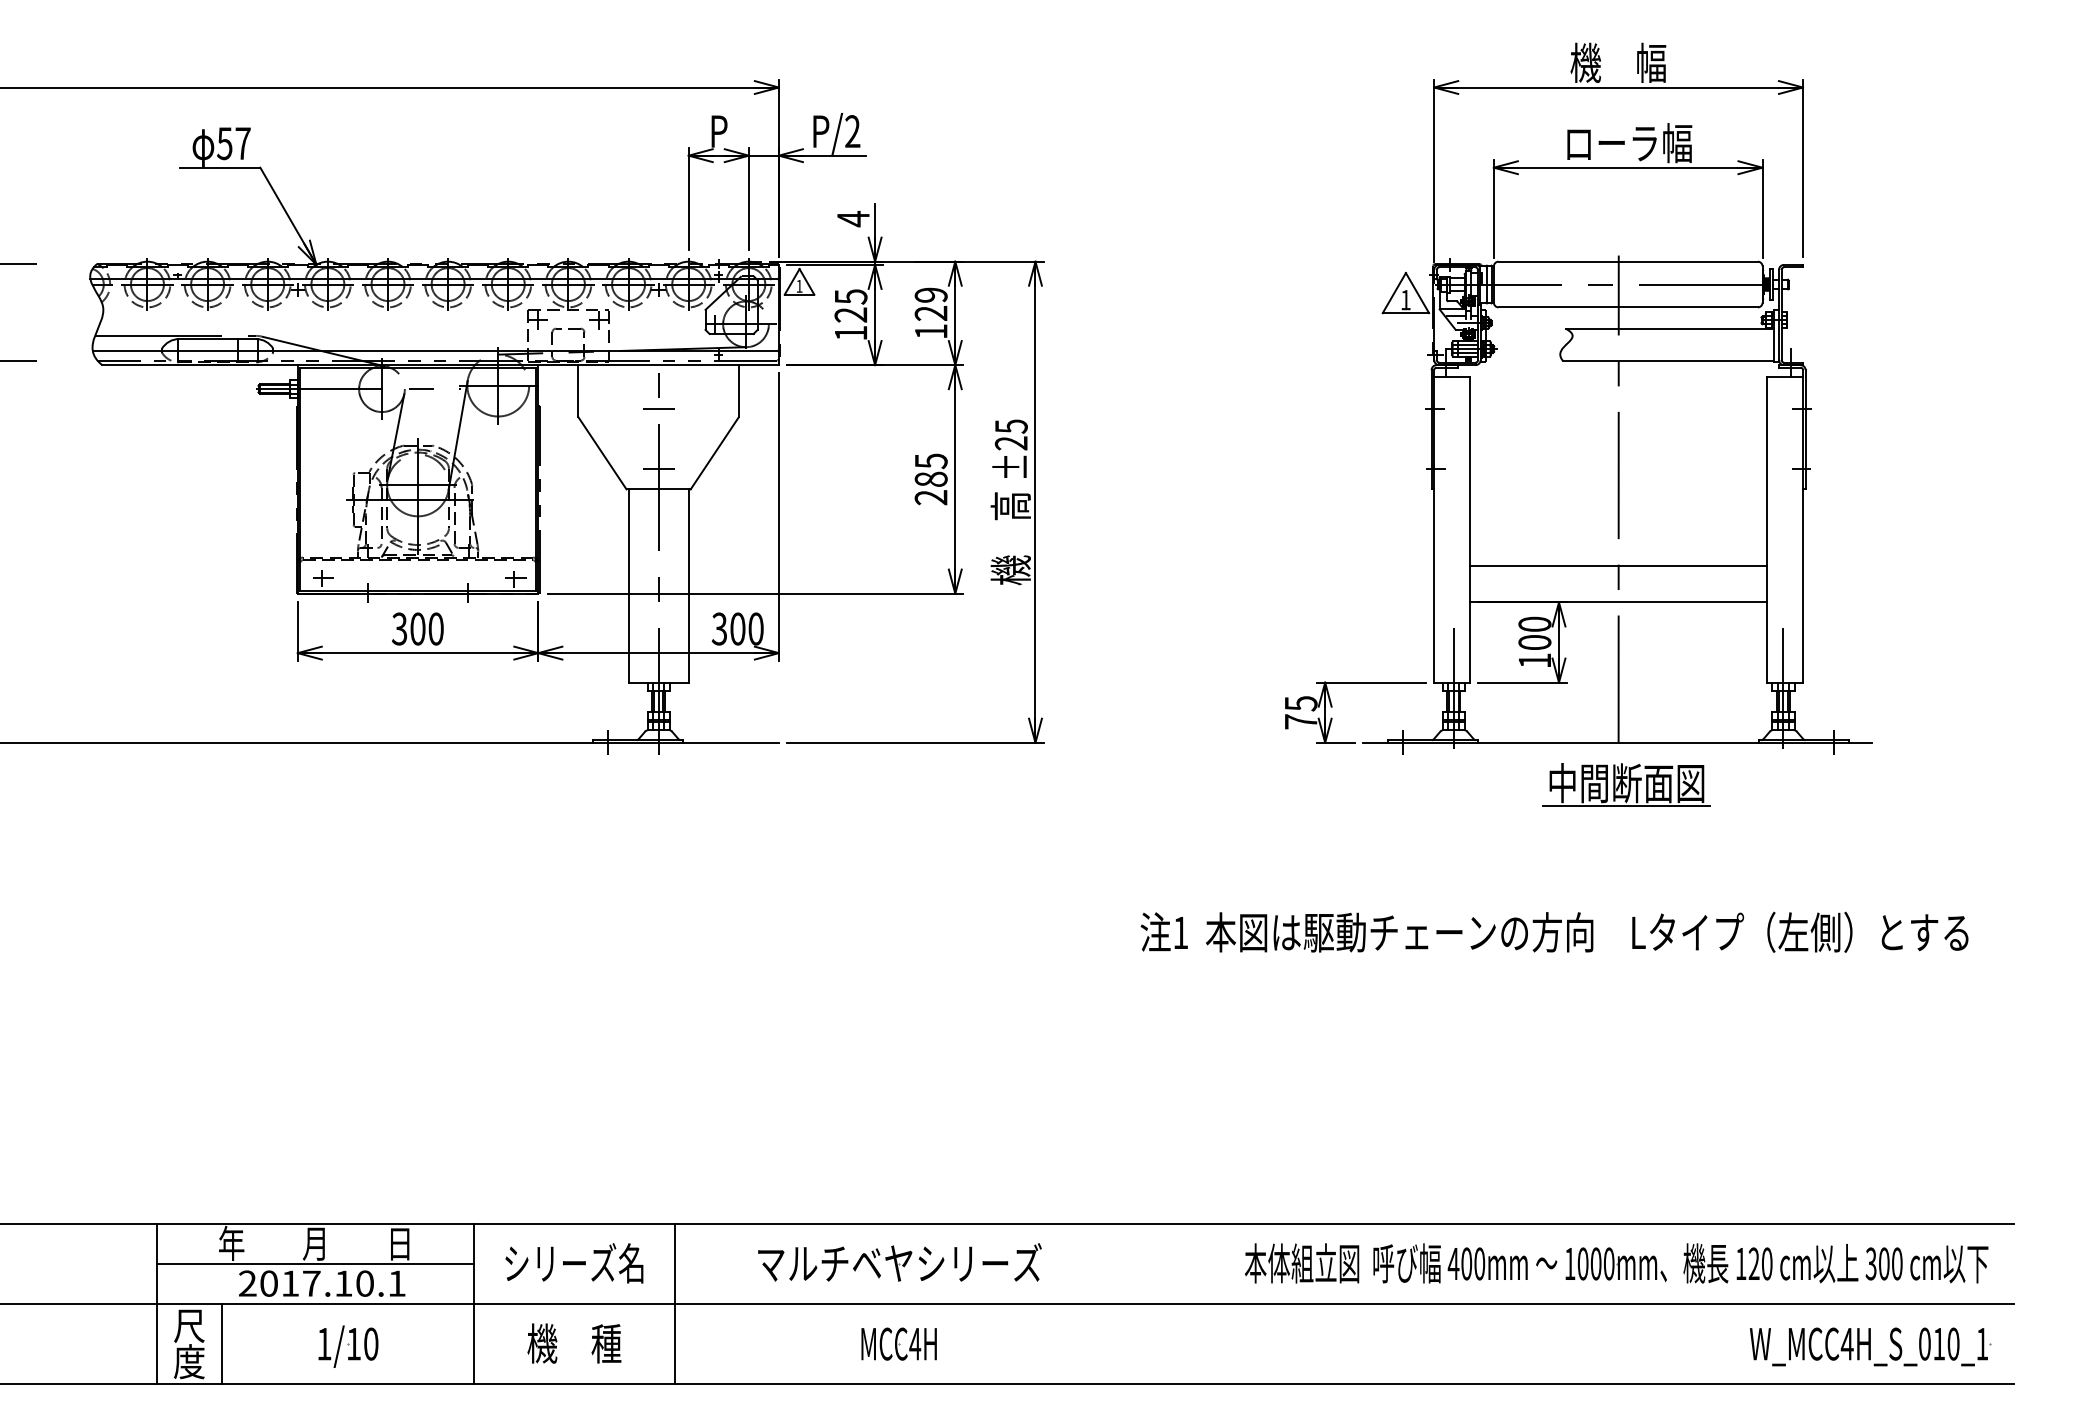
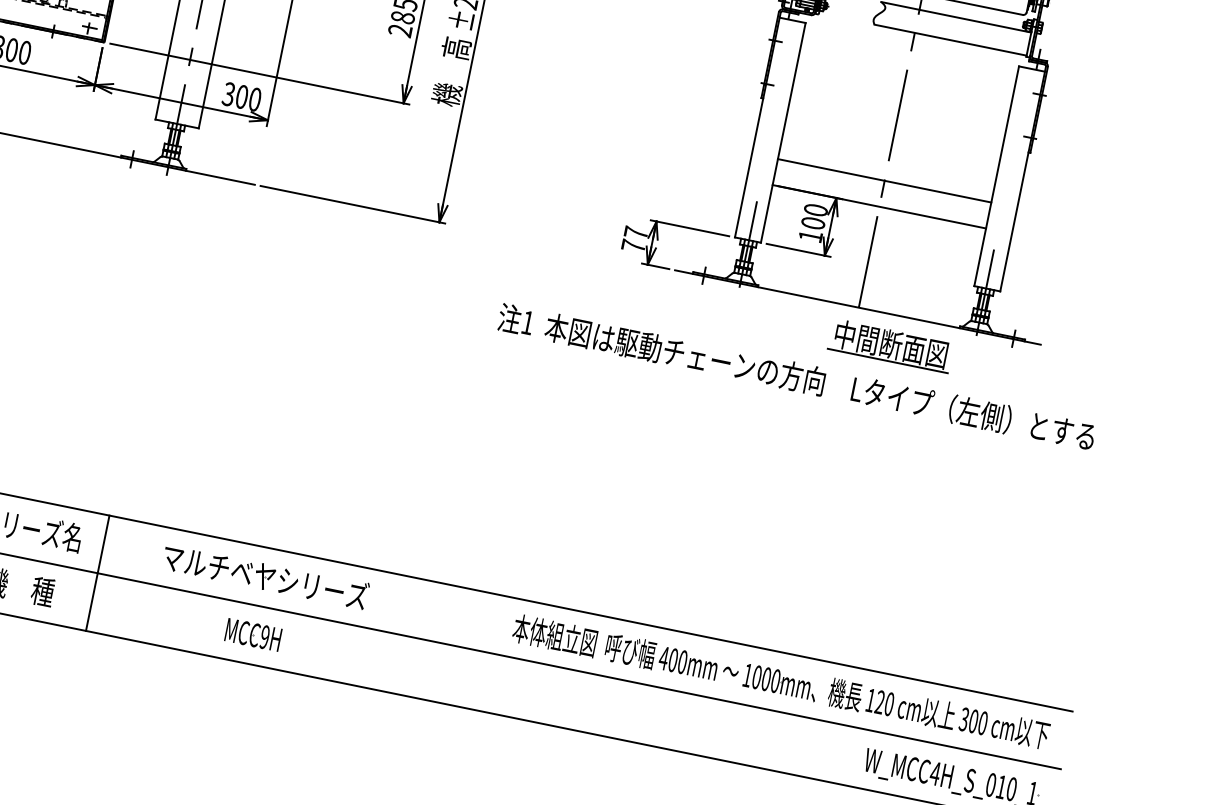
text: (1301, 703) -> (636, 233), 75 -> 77
part: (1626, 784) -> (890, 345), moved
text: (1554, 931) -> (796, 376), moved
text: (915, 1343) -> (265, 636), MCC4H -> MCC9H

